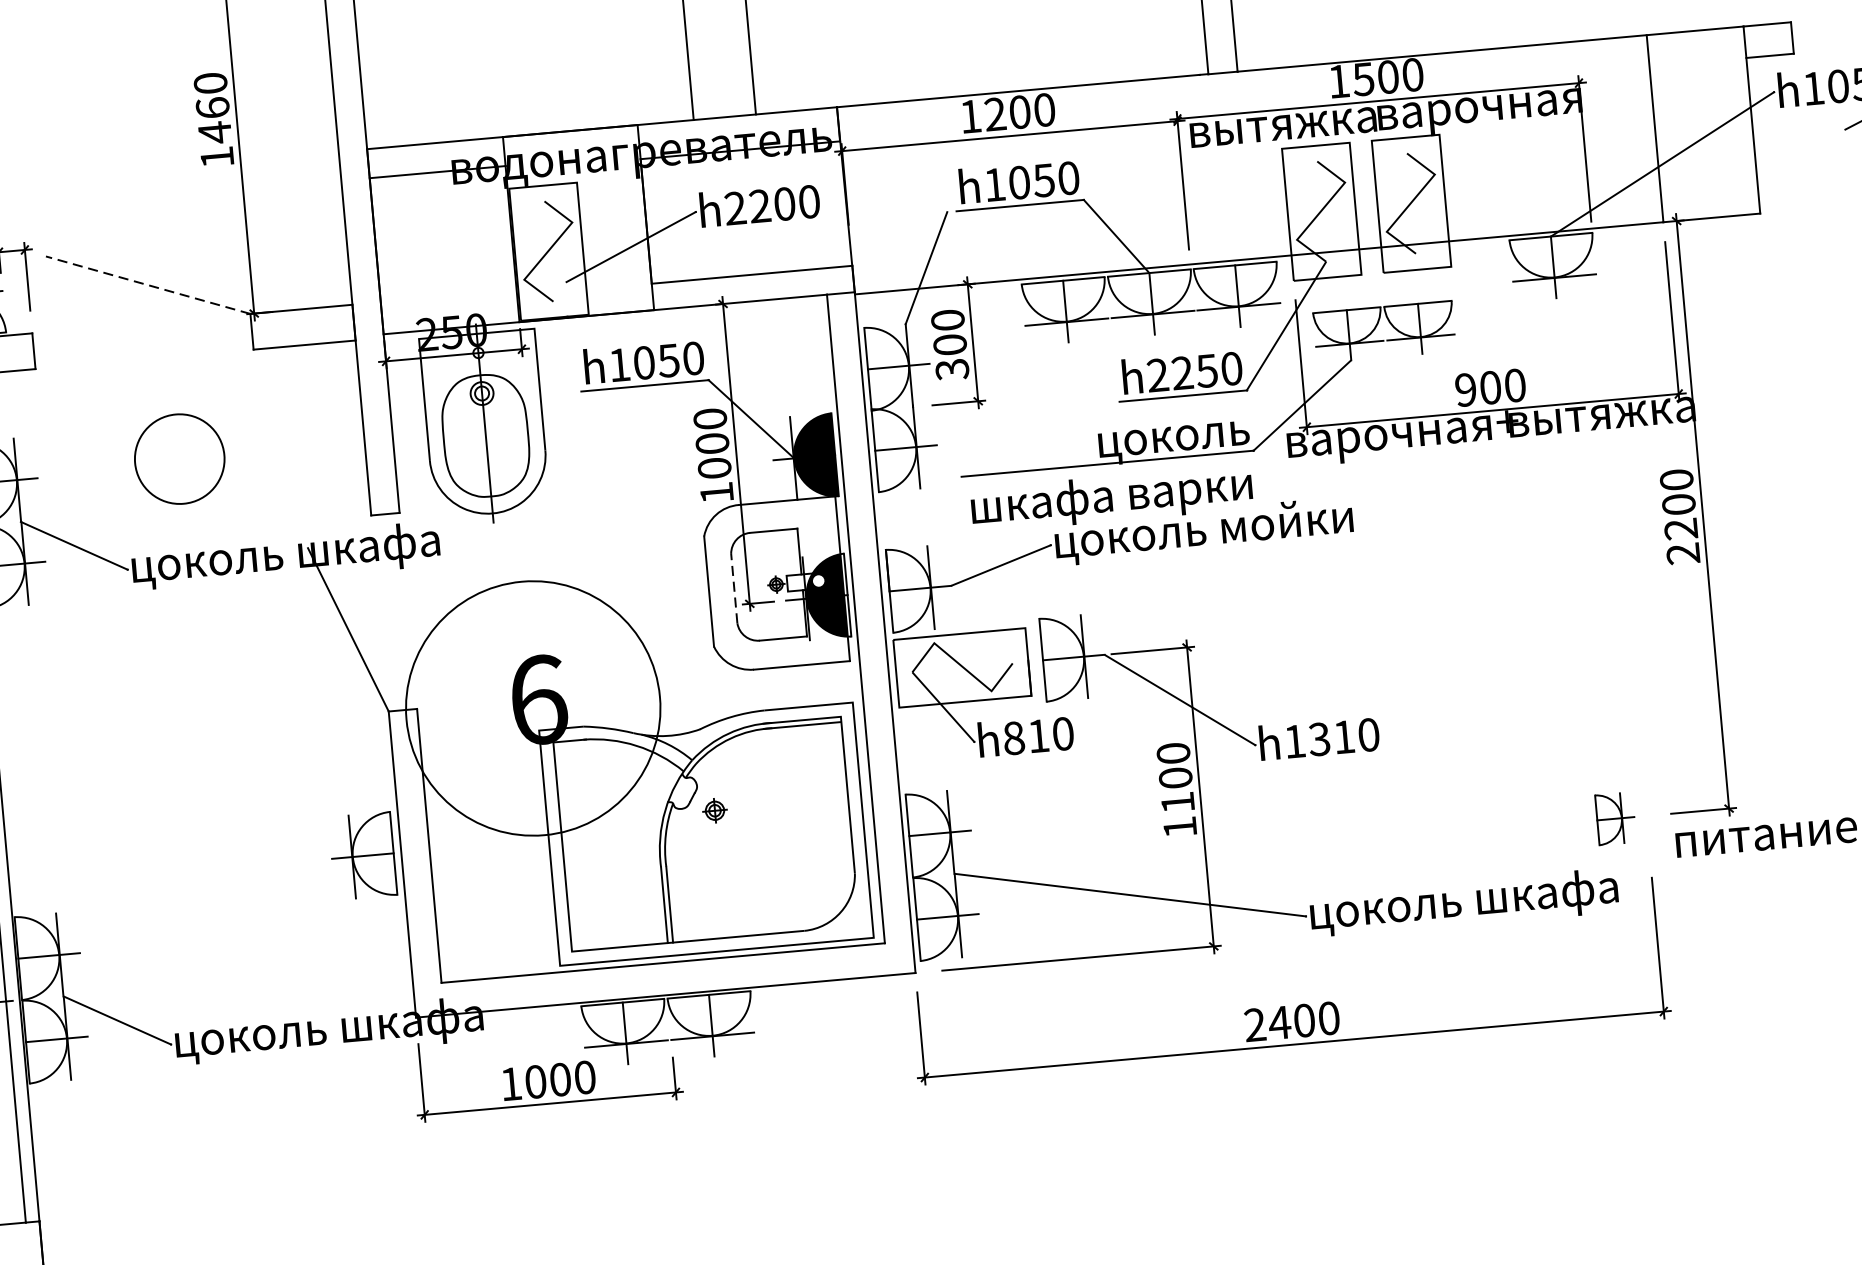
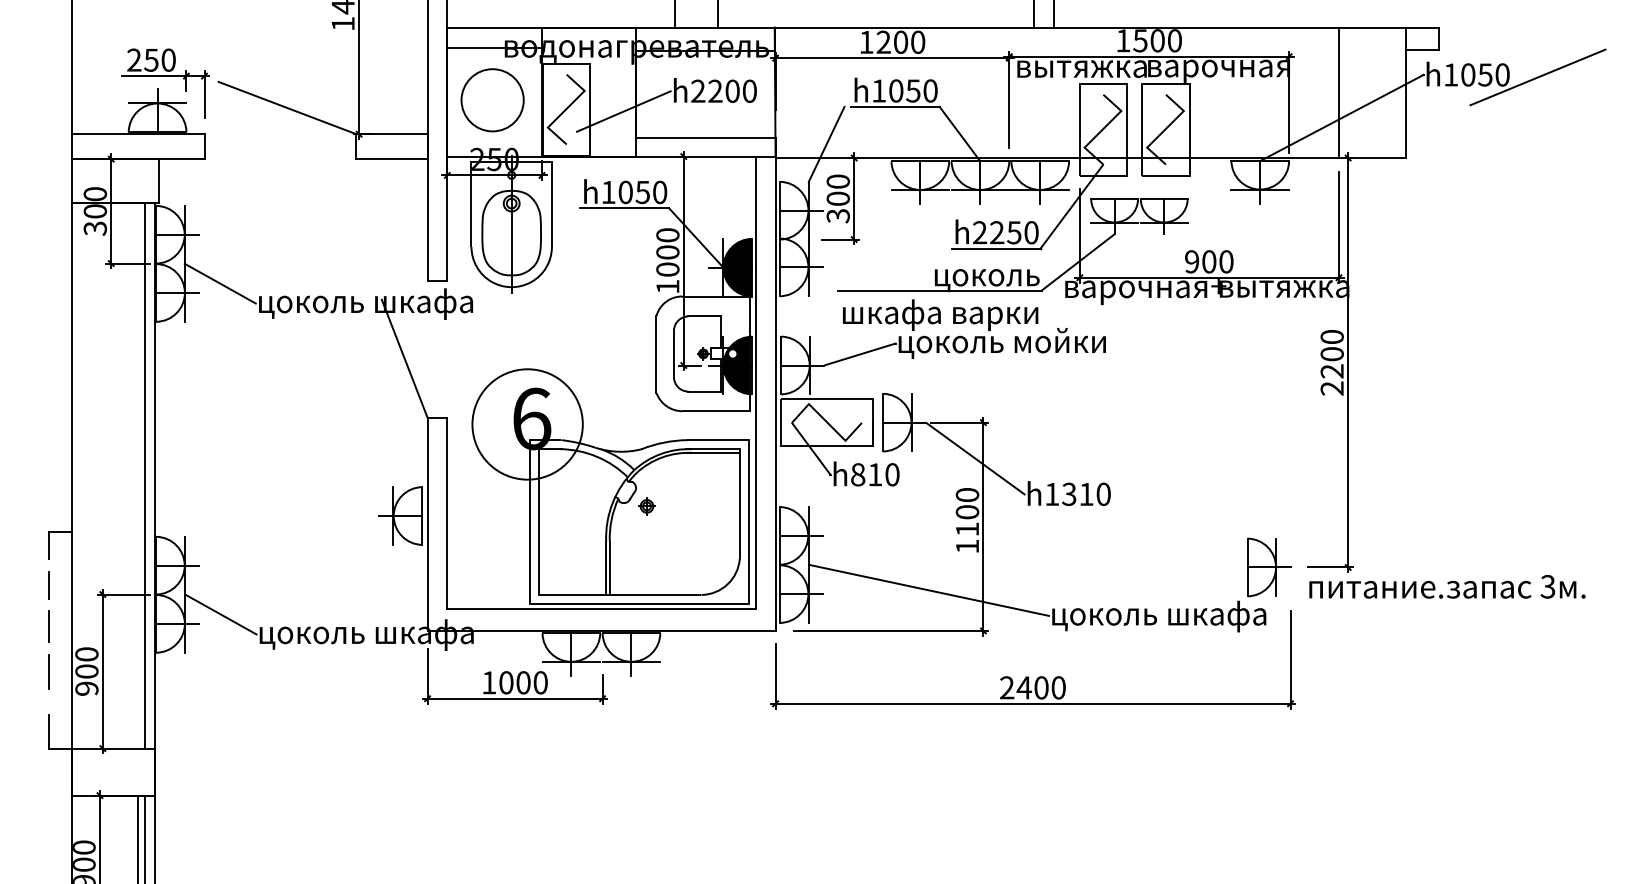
line: (148, 285) -> (287, 108), dashed -> solid
circle: (179, 459) -> (492, 100), moved
line: (734, 587) -> (674, 353), dashed -> solid
circle: (533, 708) -> (527, 424), size x0.62
part: (1616, 818) -> (1269, 567), size x1.67

